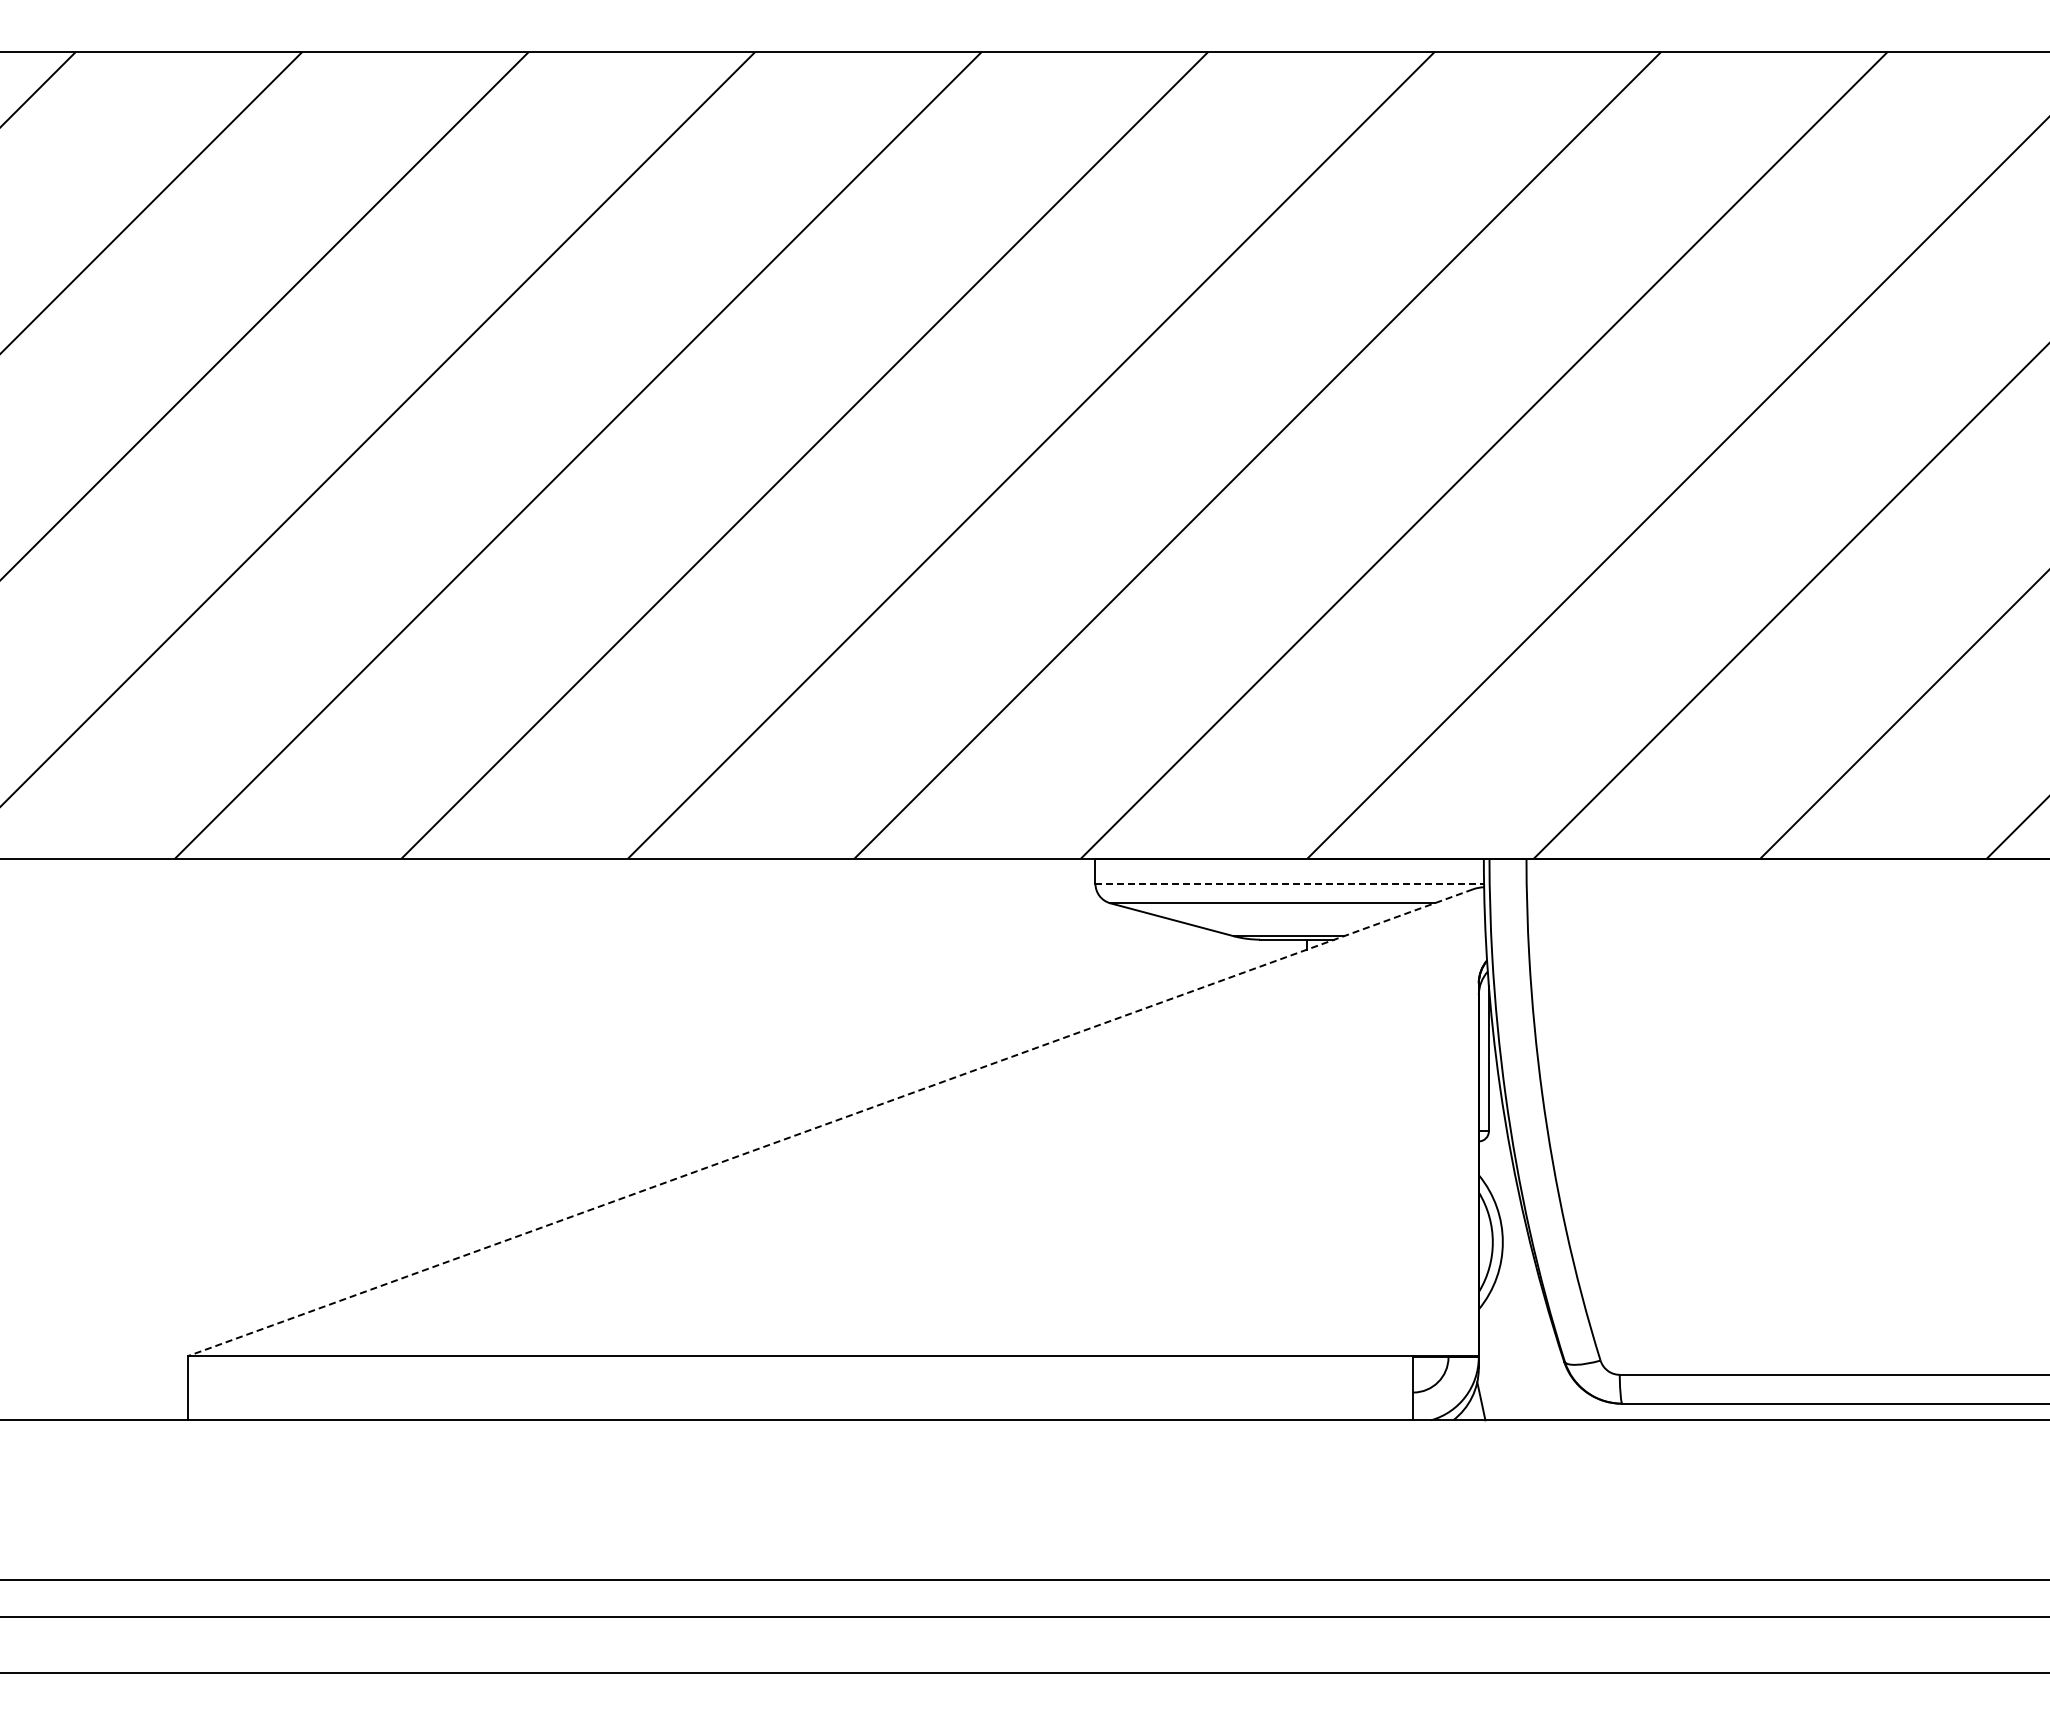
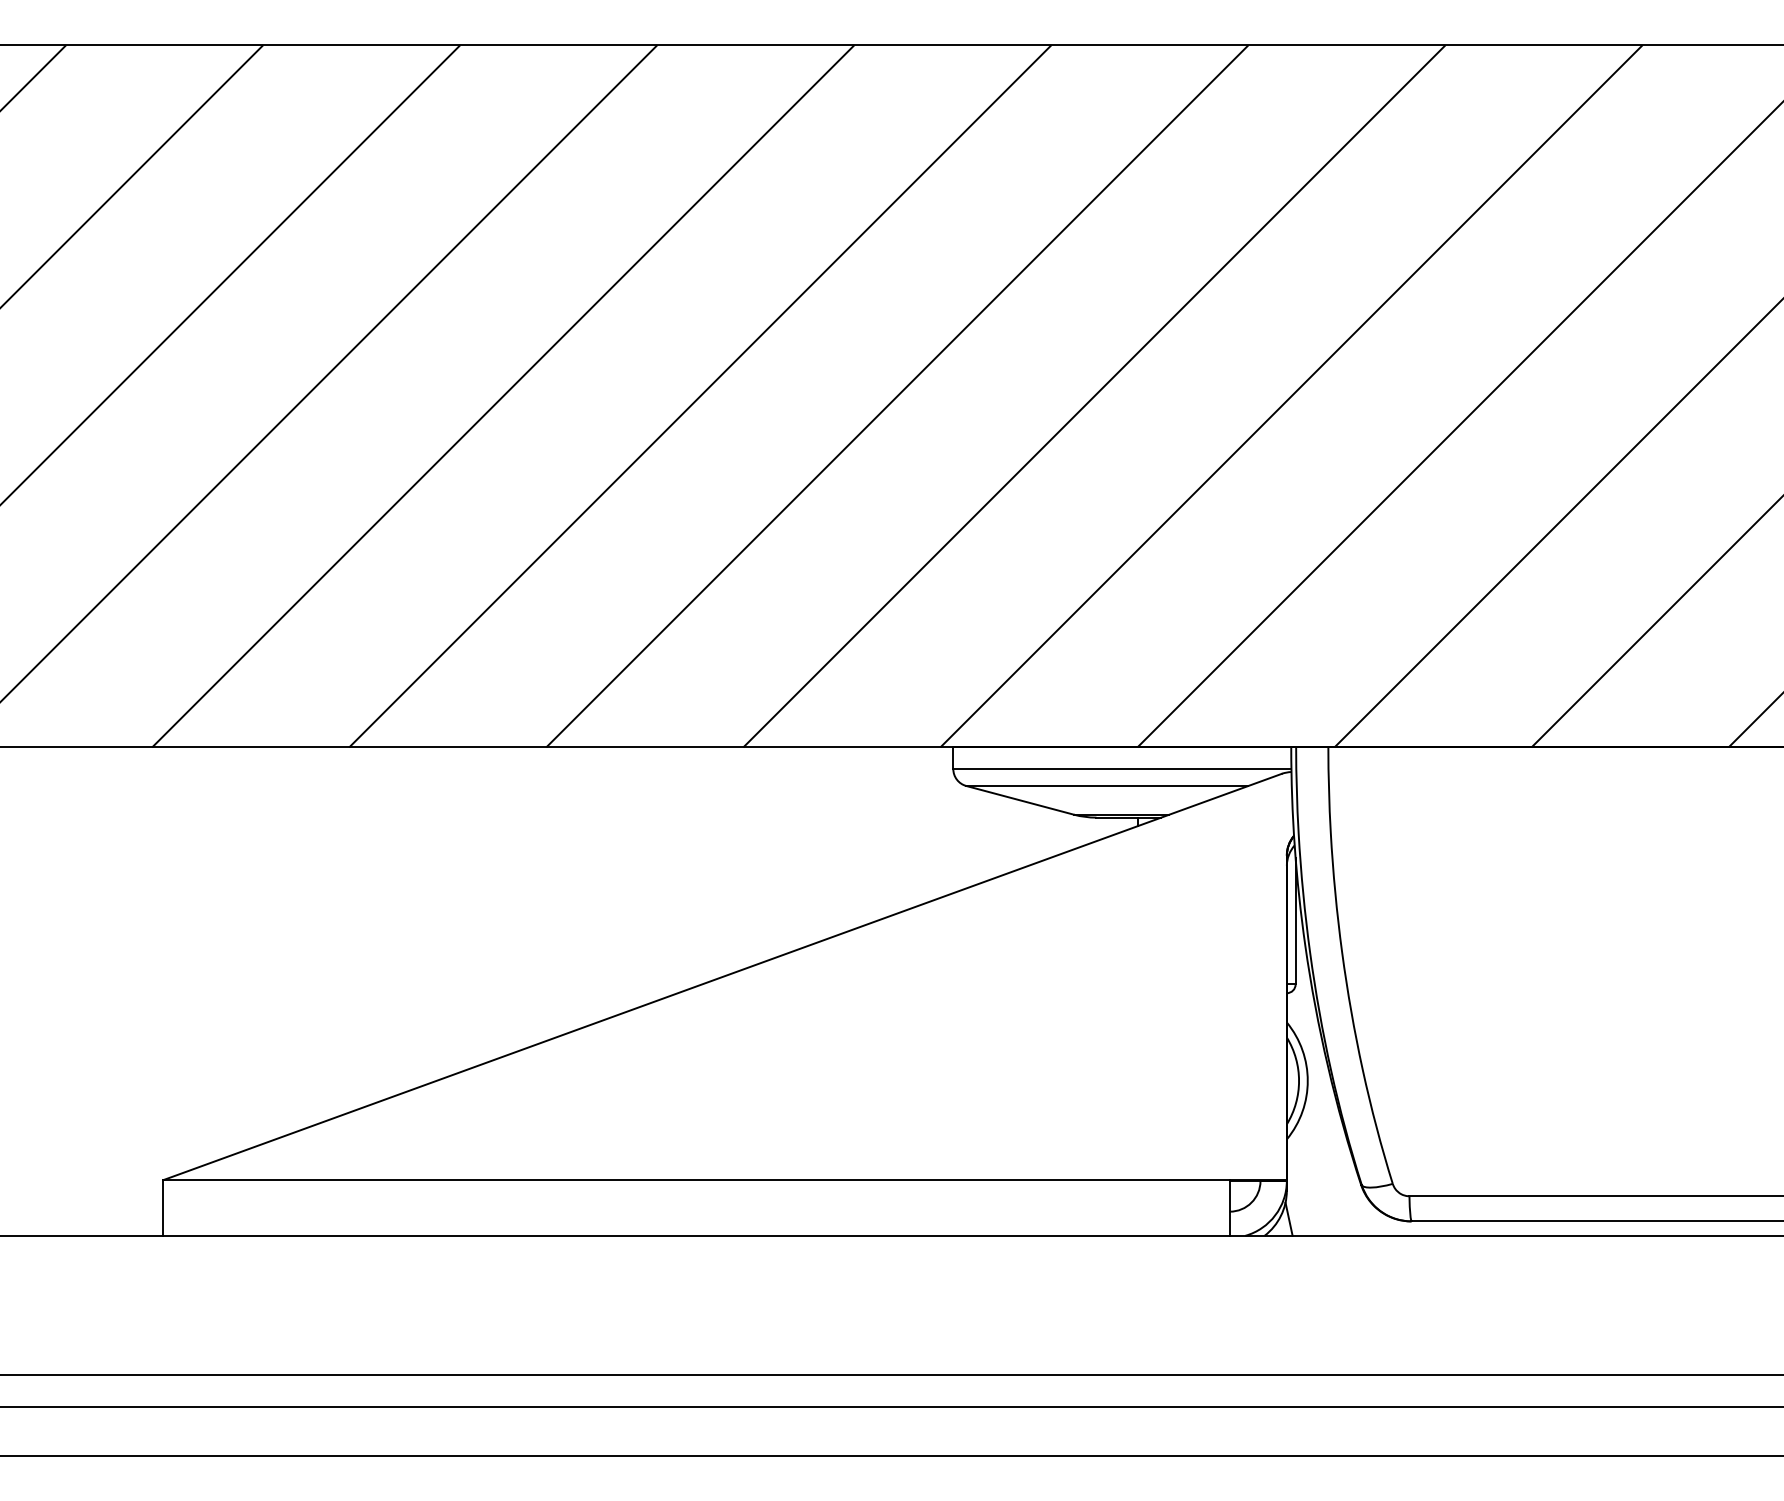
line: (1290, 883) -> (1123, 768), dashed -> solid
line: (830, 1122) -> (722, 976), dashed -> solid

